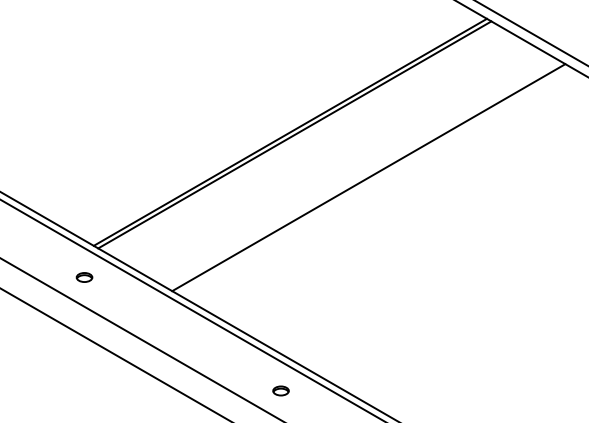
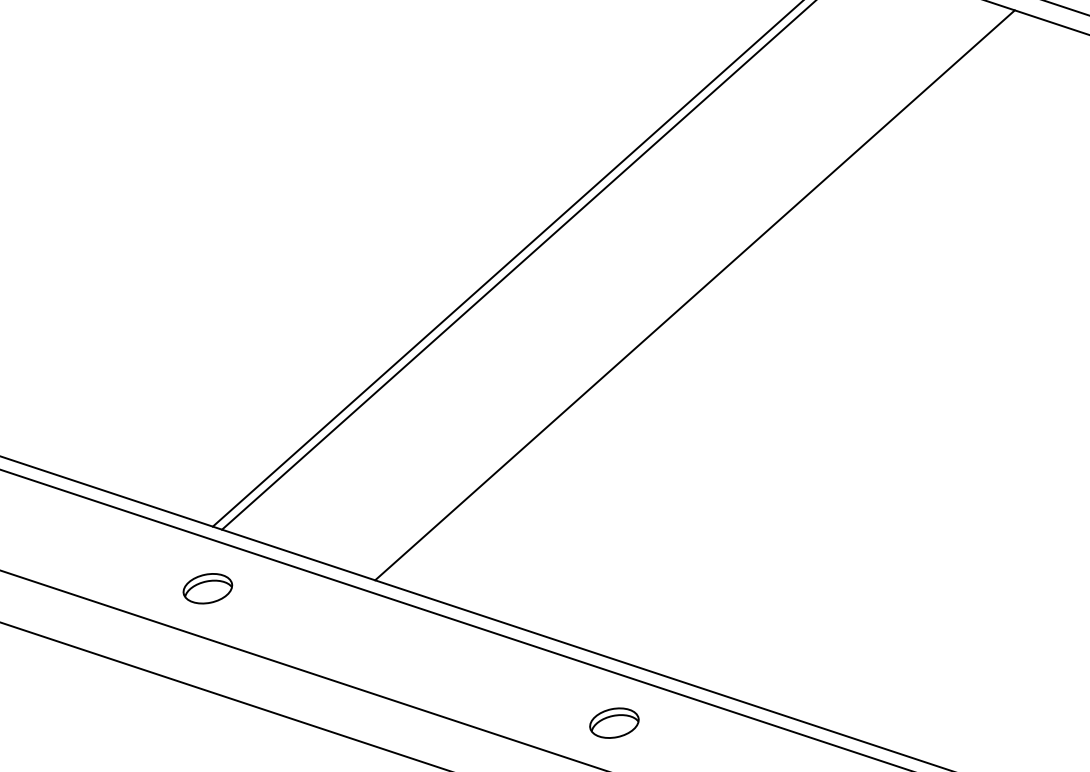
part: (84, 277) -> (207, 588), size x1.67
part: (280, 390) -> (613, 722), size x1.67

